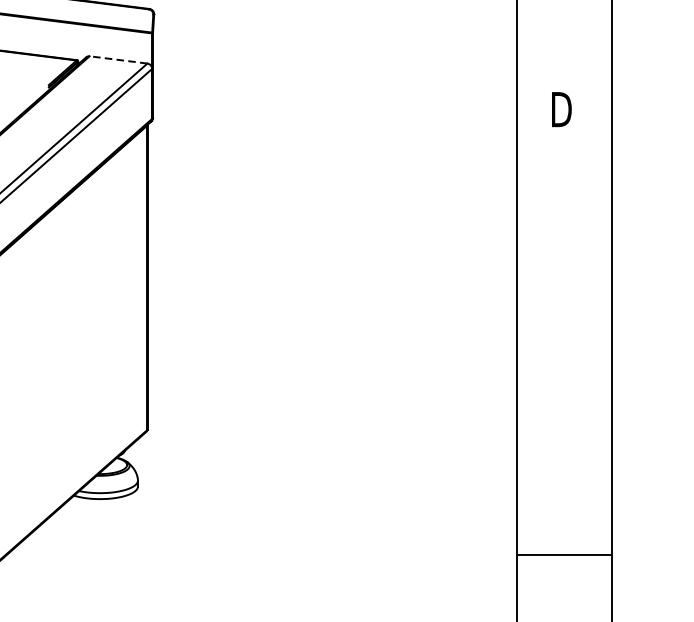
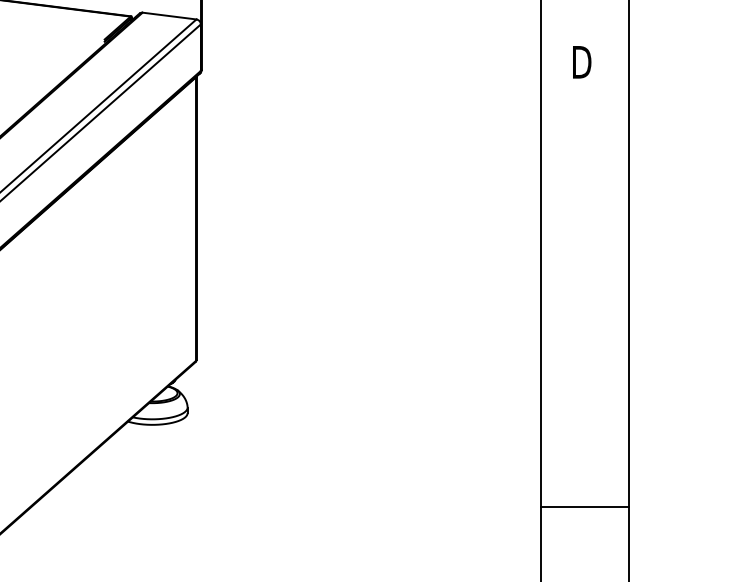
line: (118, 60) -> (169, 16), dashed -> solid
line: (564, 554) -> (584, 506), moved

